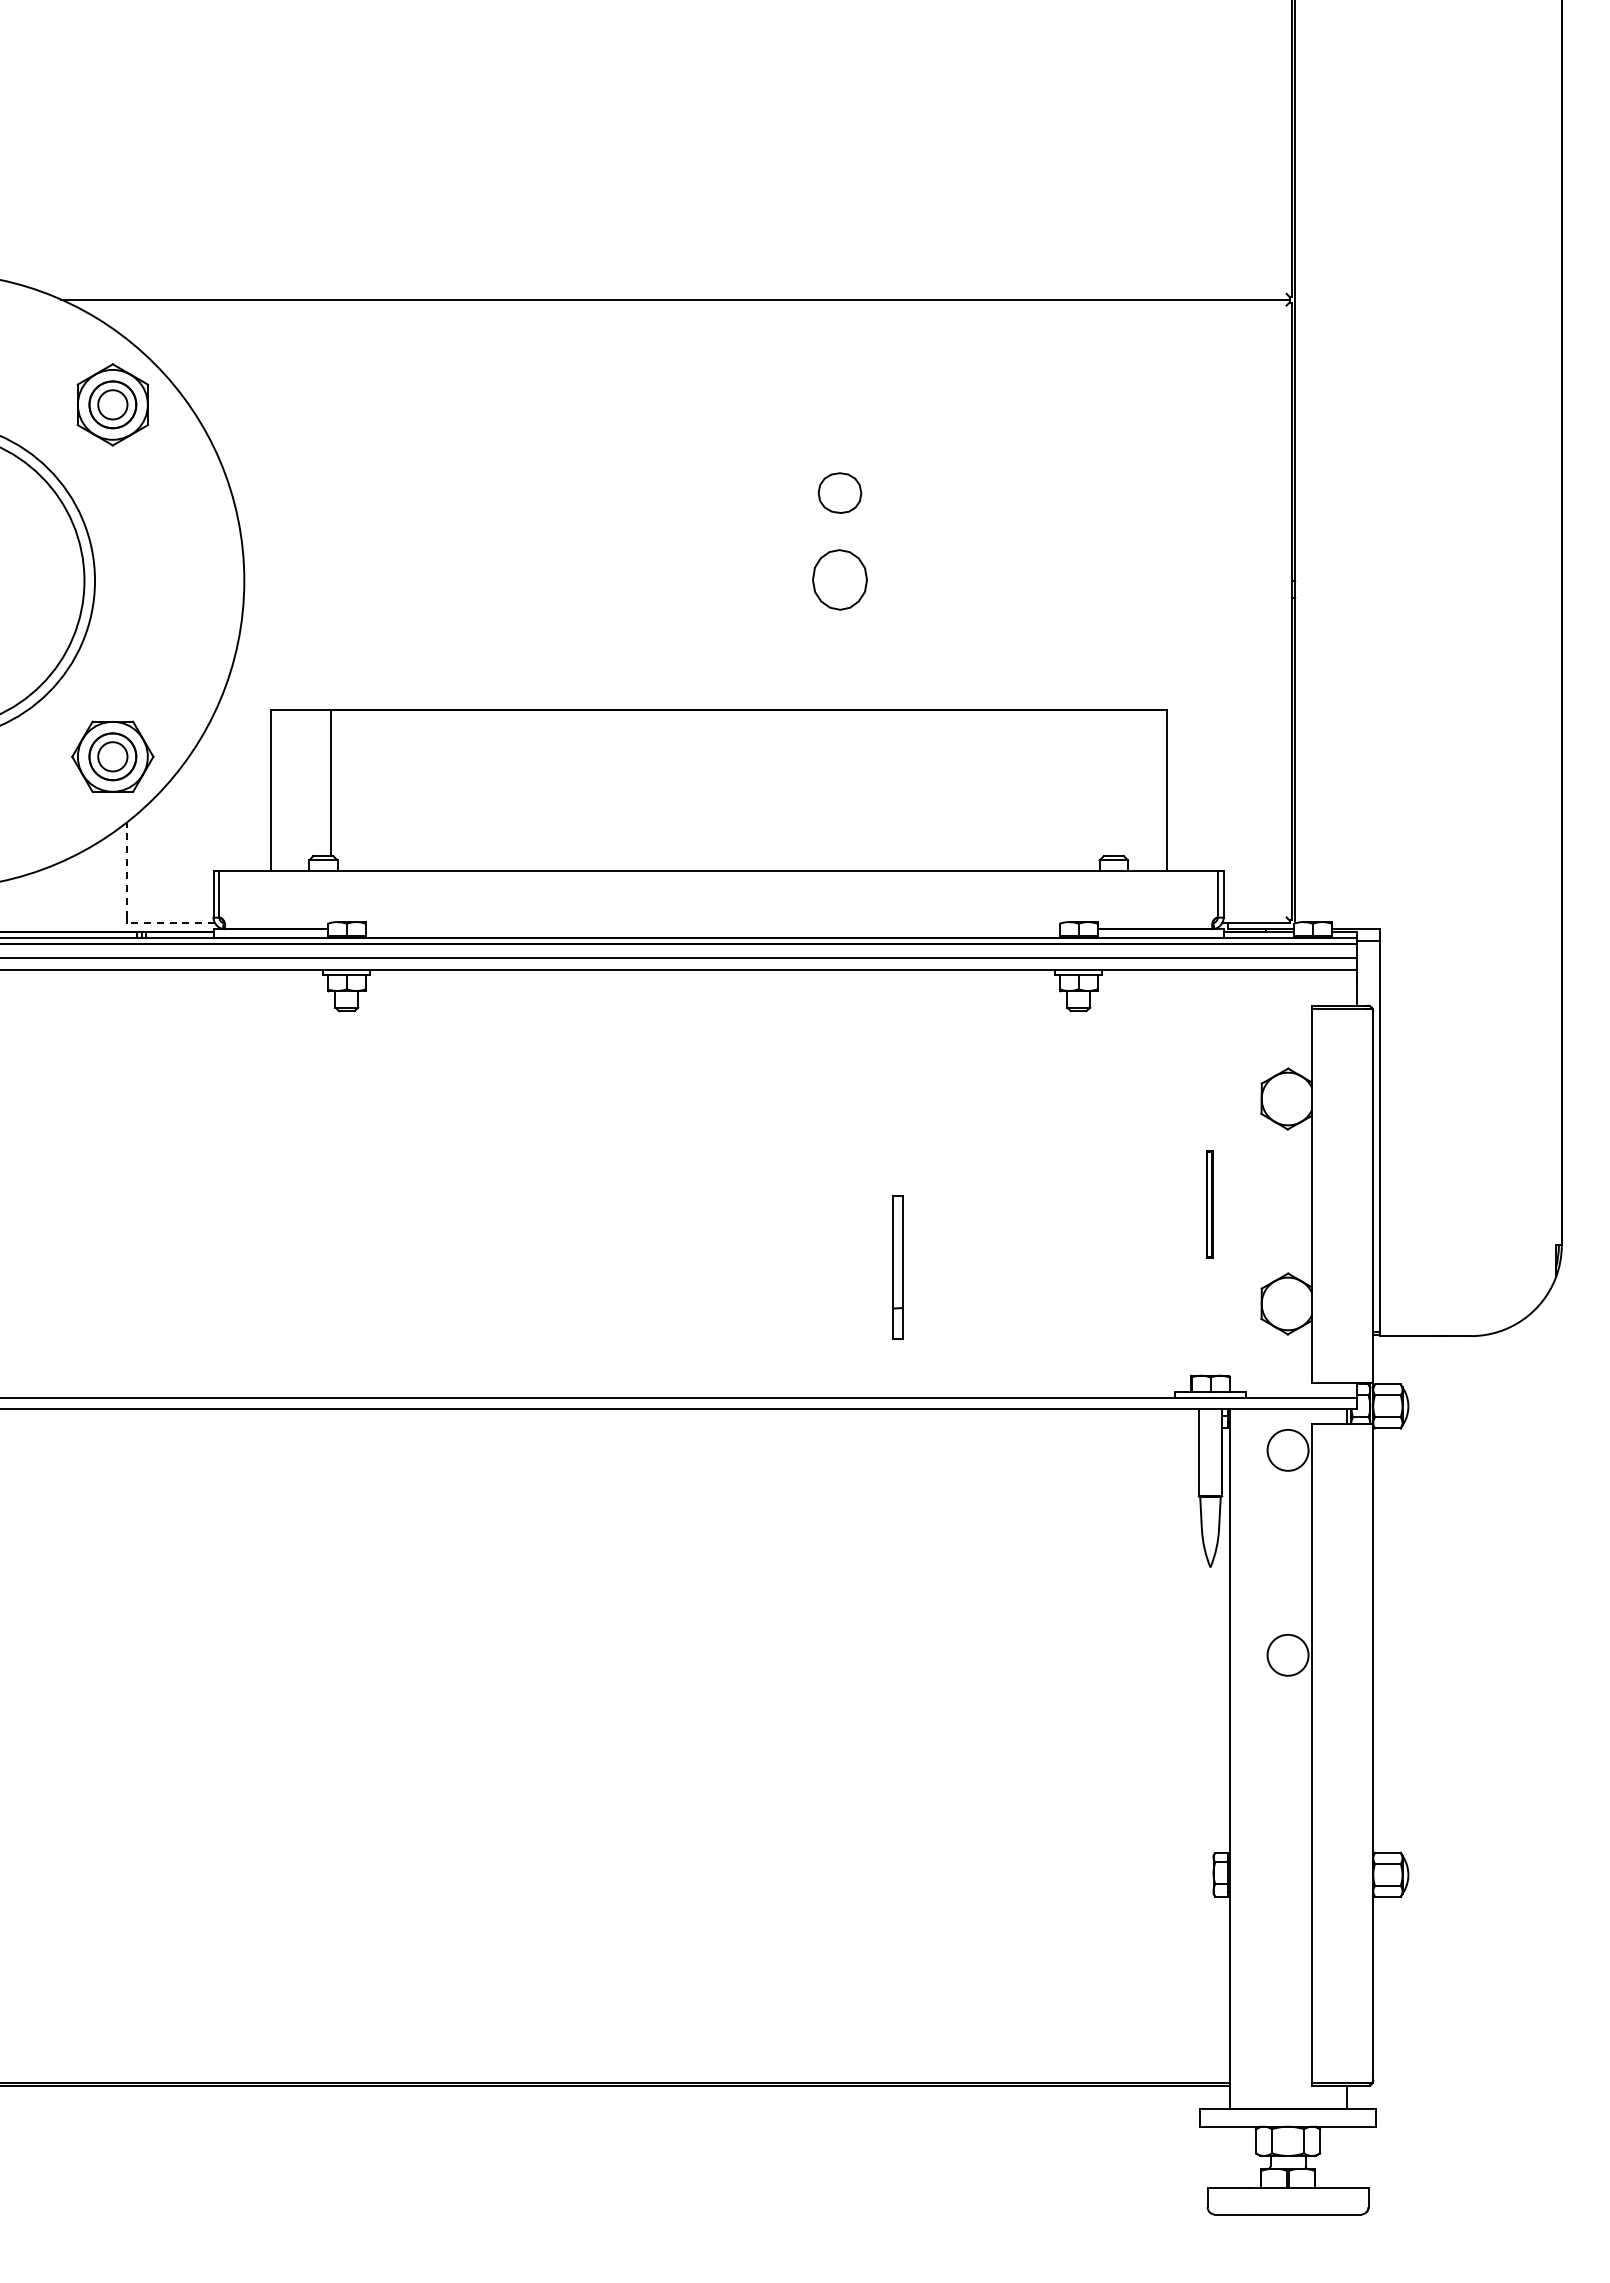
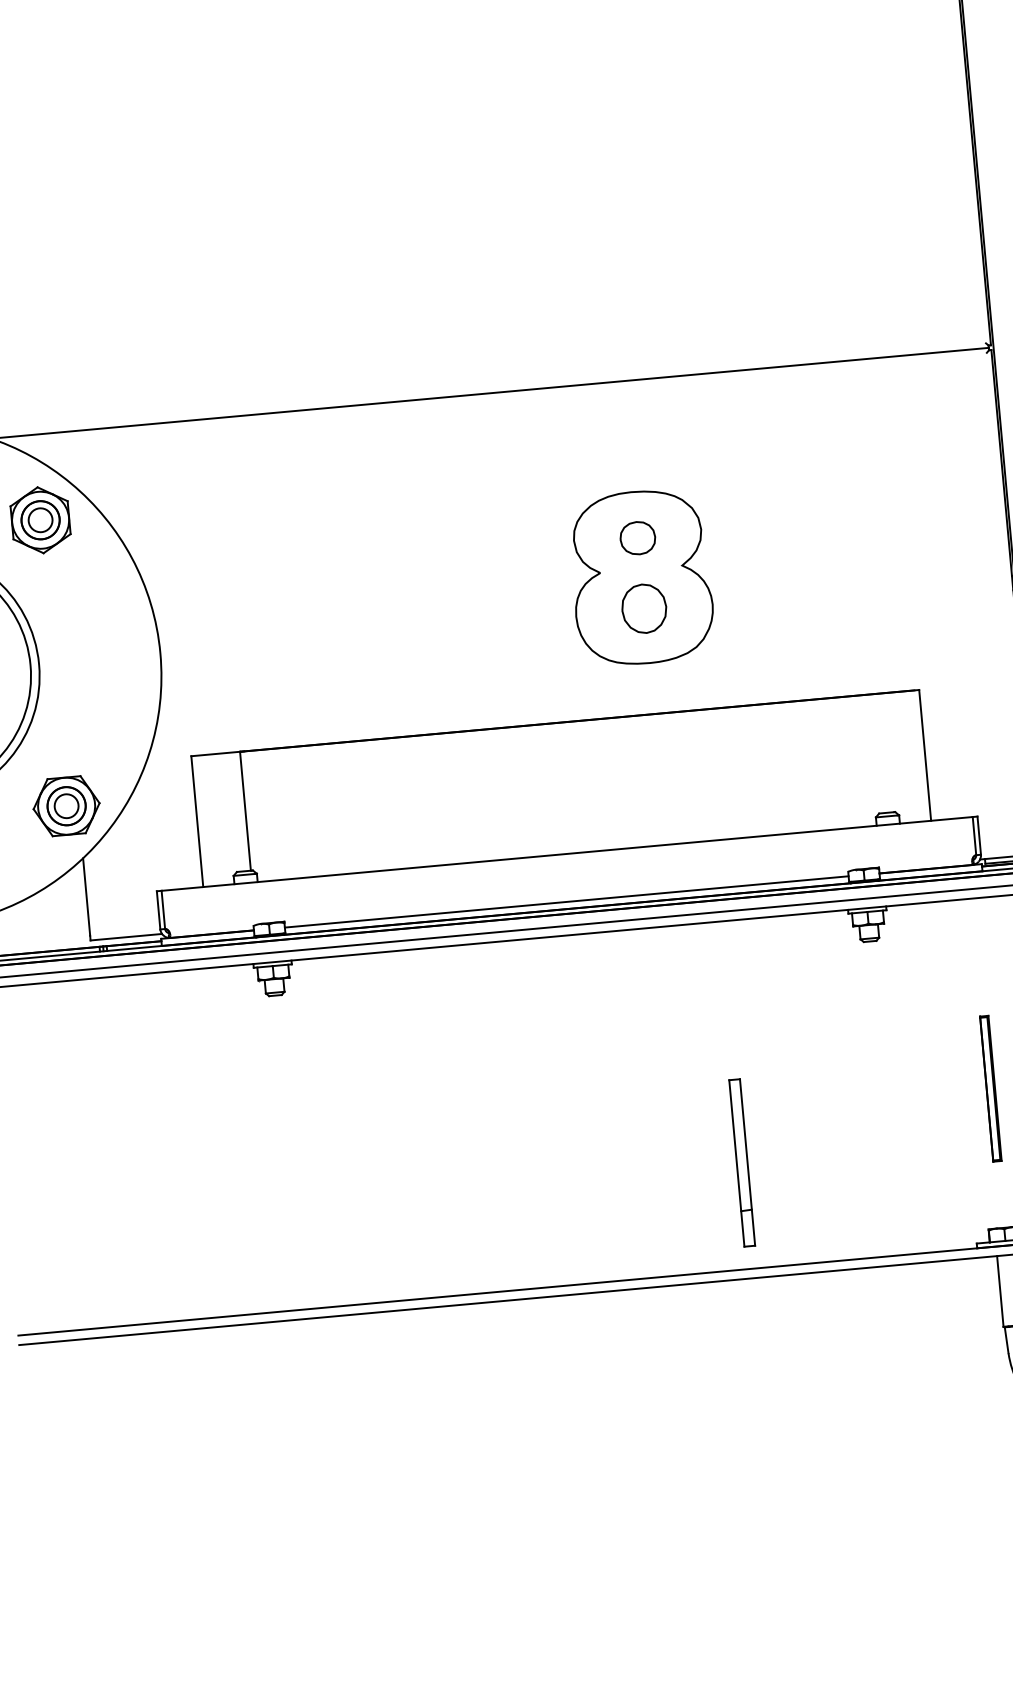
part: (839, 541) -> (641, 577), added
line: (127, 869) -> (86, 896), dashed -> solid
line: (171, 923) -> (126, 937), dashed -> solid
line: (712, 929) -> (566, 902), added
part: (1209, 1204) -> (990, 1088), size x1.67
part: (897, 1267) -> (741, 1163), size x1.43

